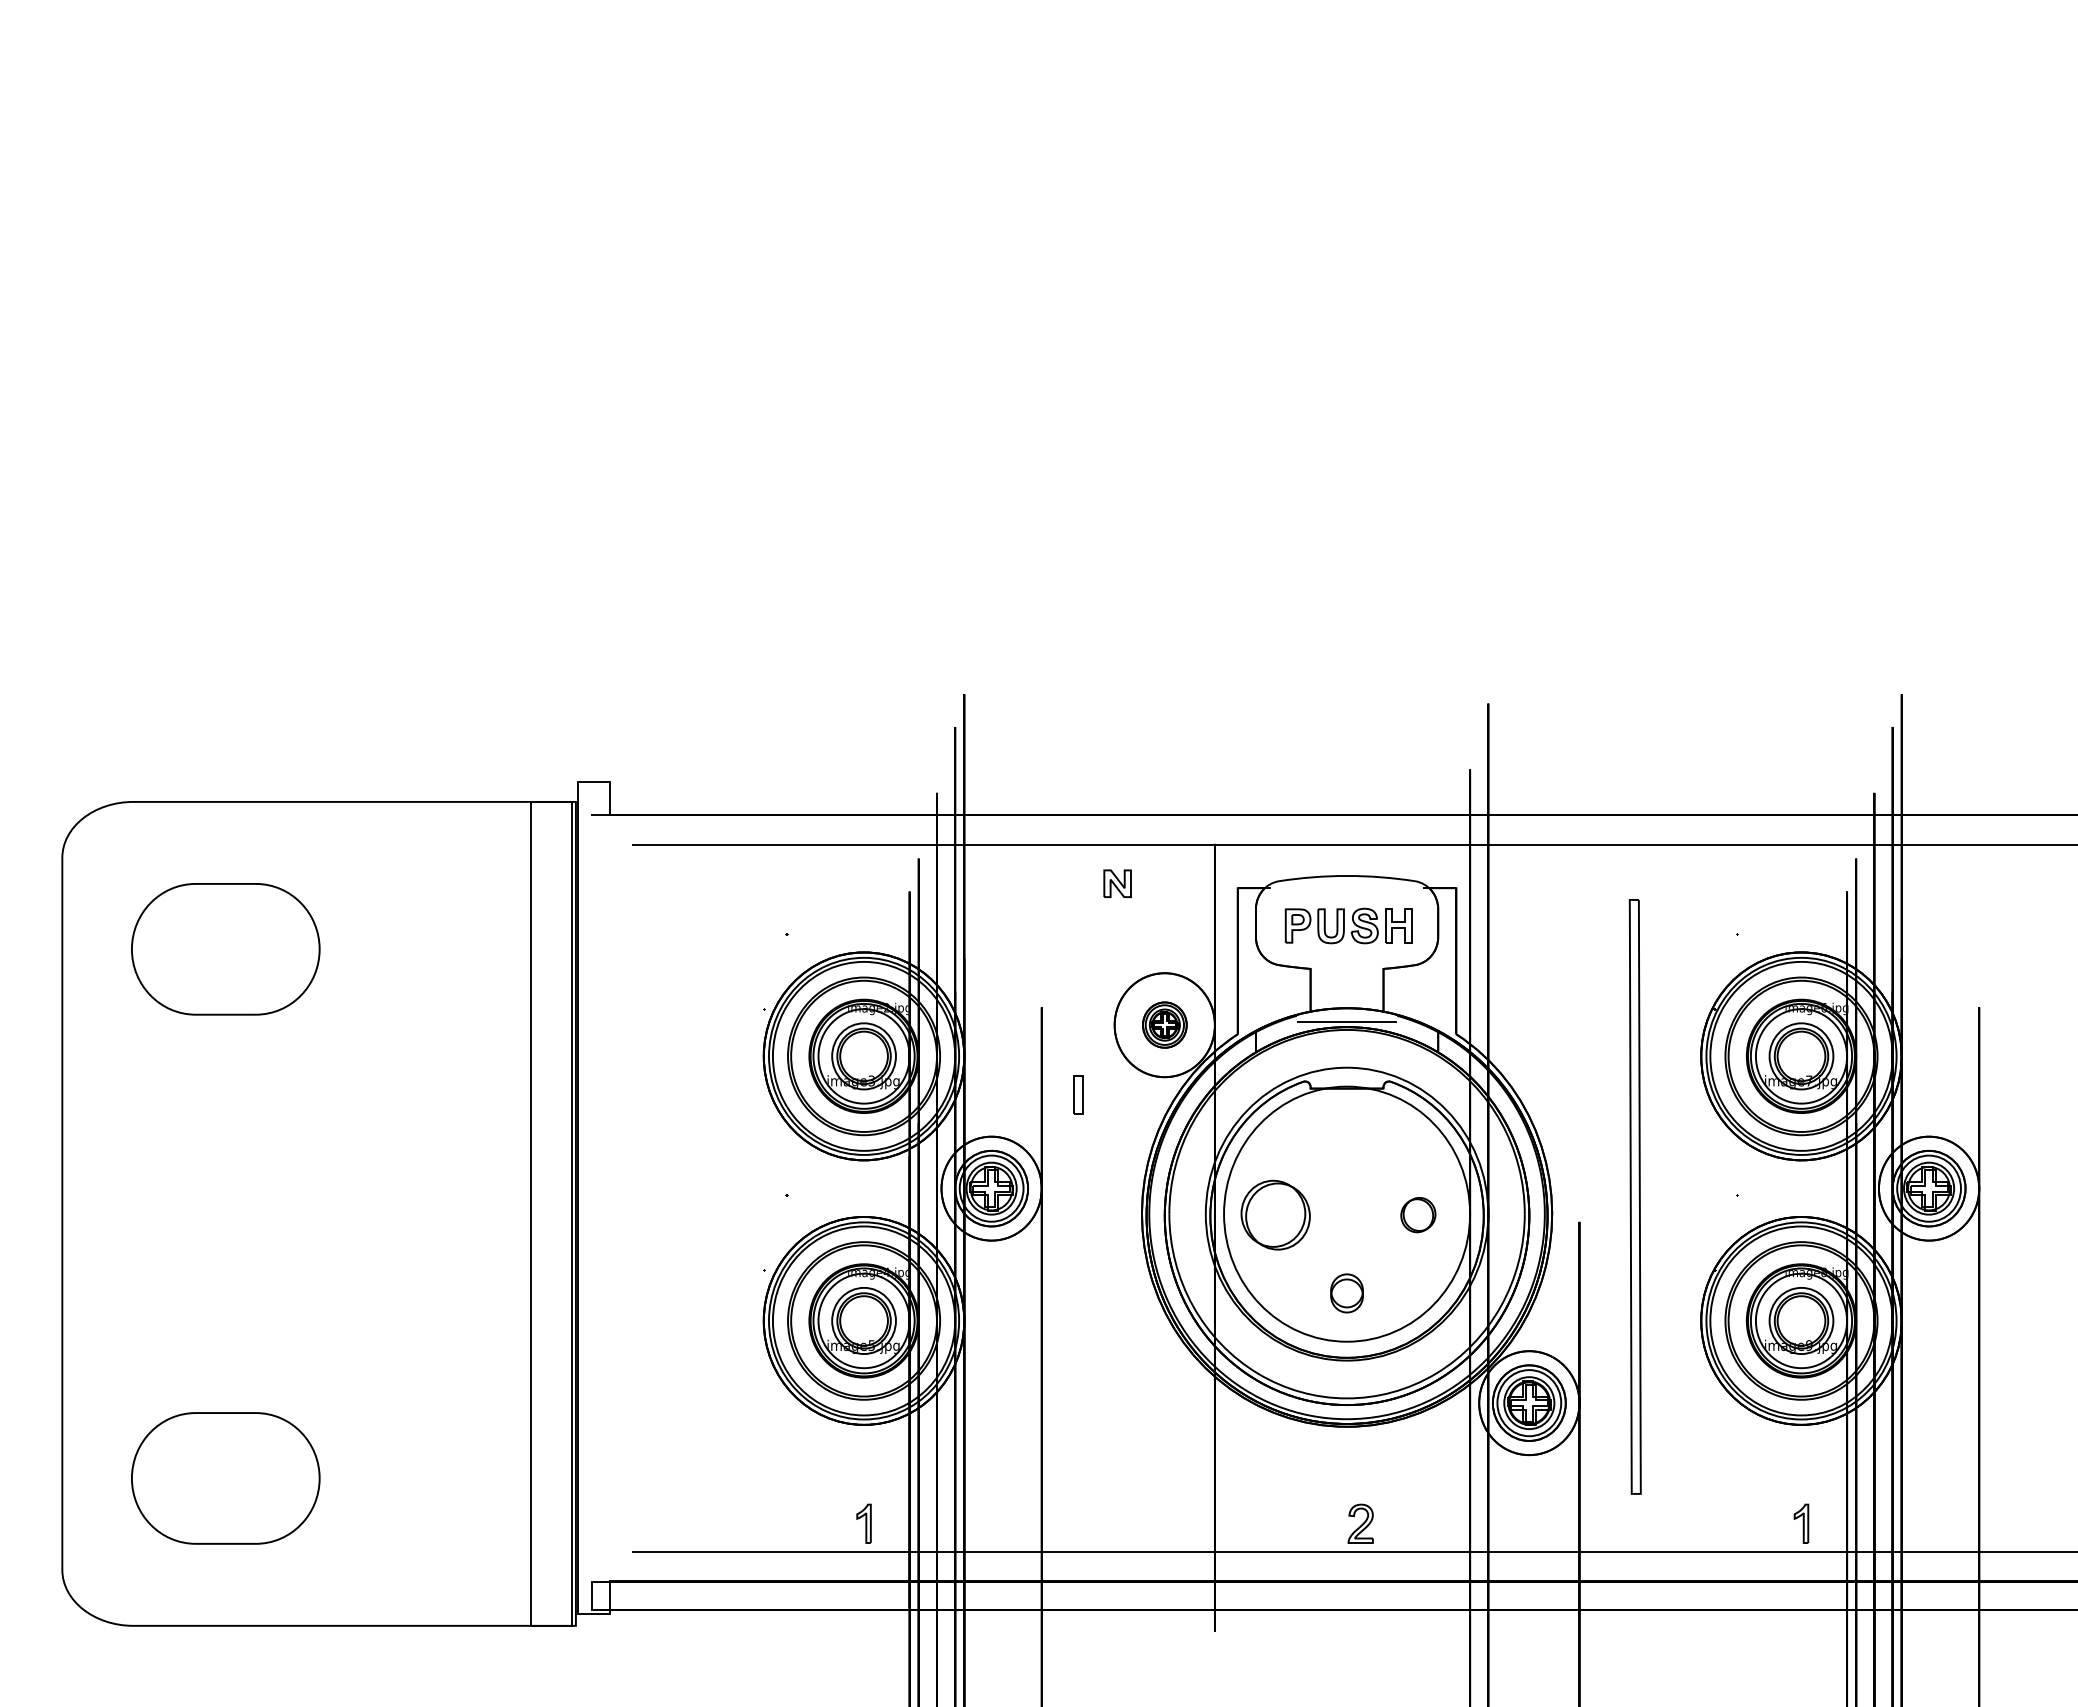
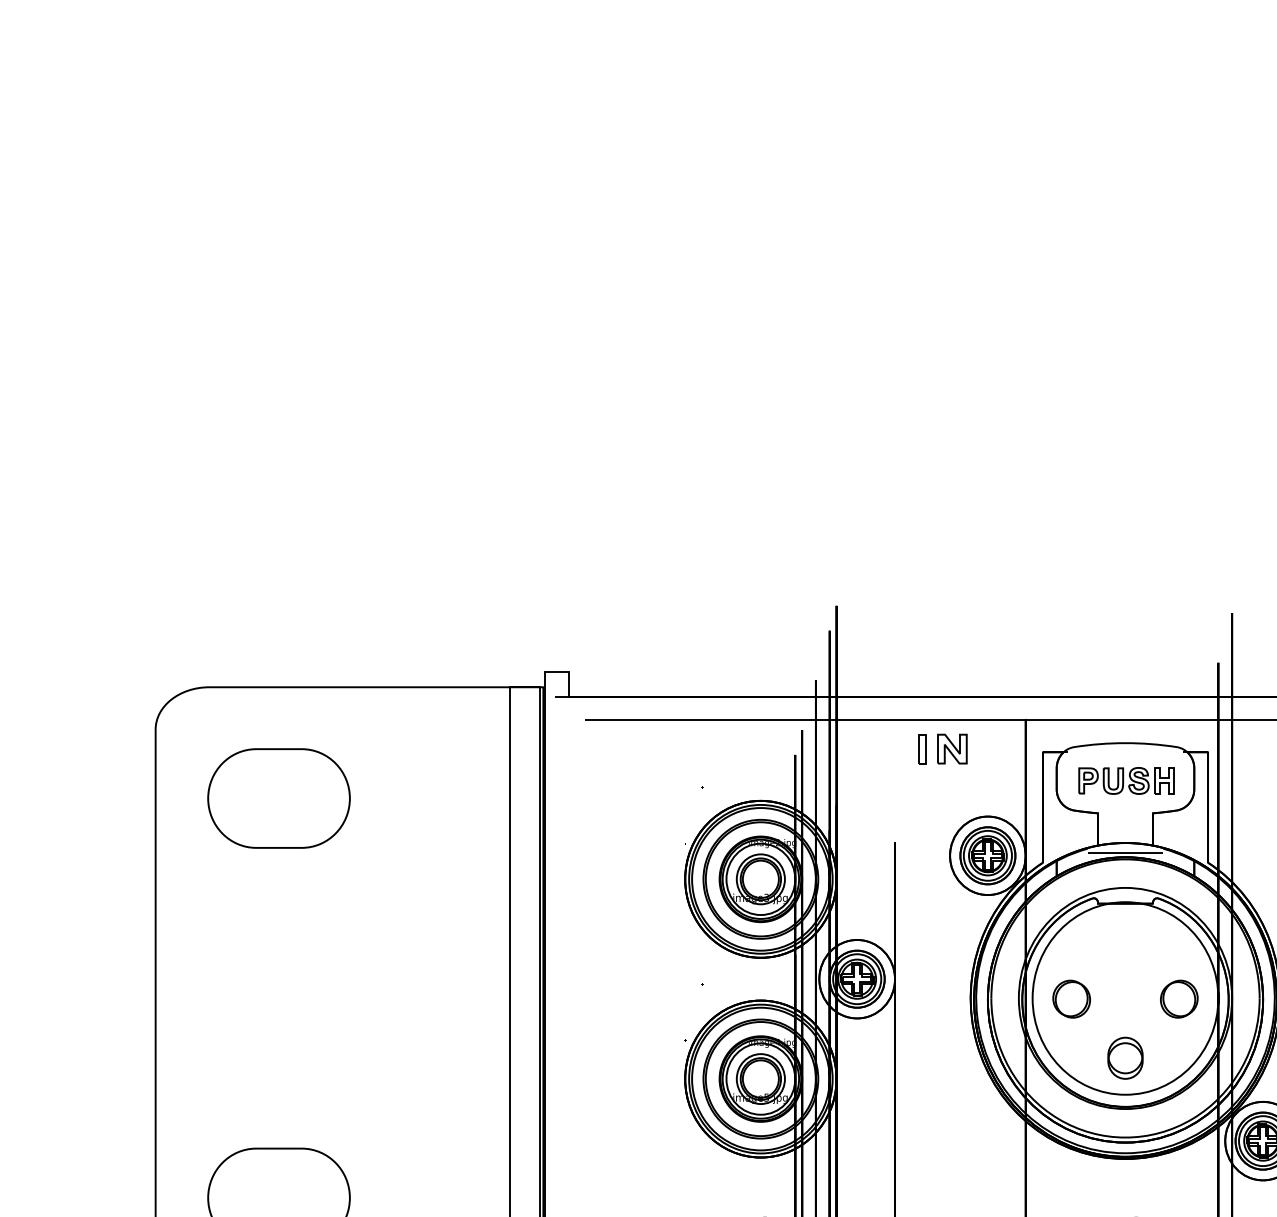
part: (1117, 883) -> (952, 748), size x1.43
part: (1164, 1024) -> (987, 855), size x1.67
part: (1078, 1094) -> (922, 748), moved
part: (1275, 1214) -> (1071, 998), size x0.71
part: (1418, 1214) -> (1179, 998), size x1.43
part: (1346, 1293) -> (1125, 1058), size x1.43

